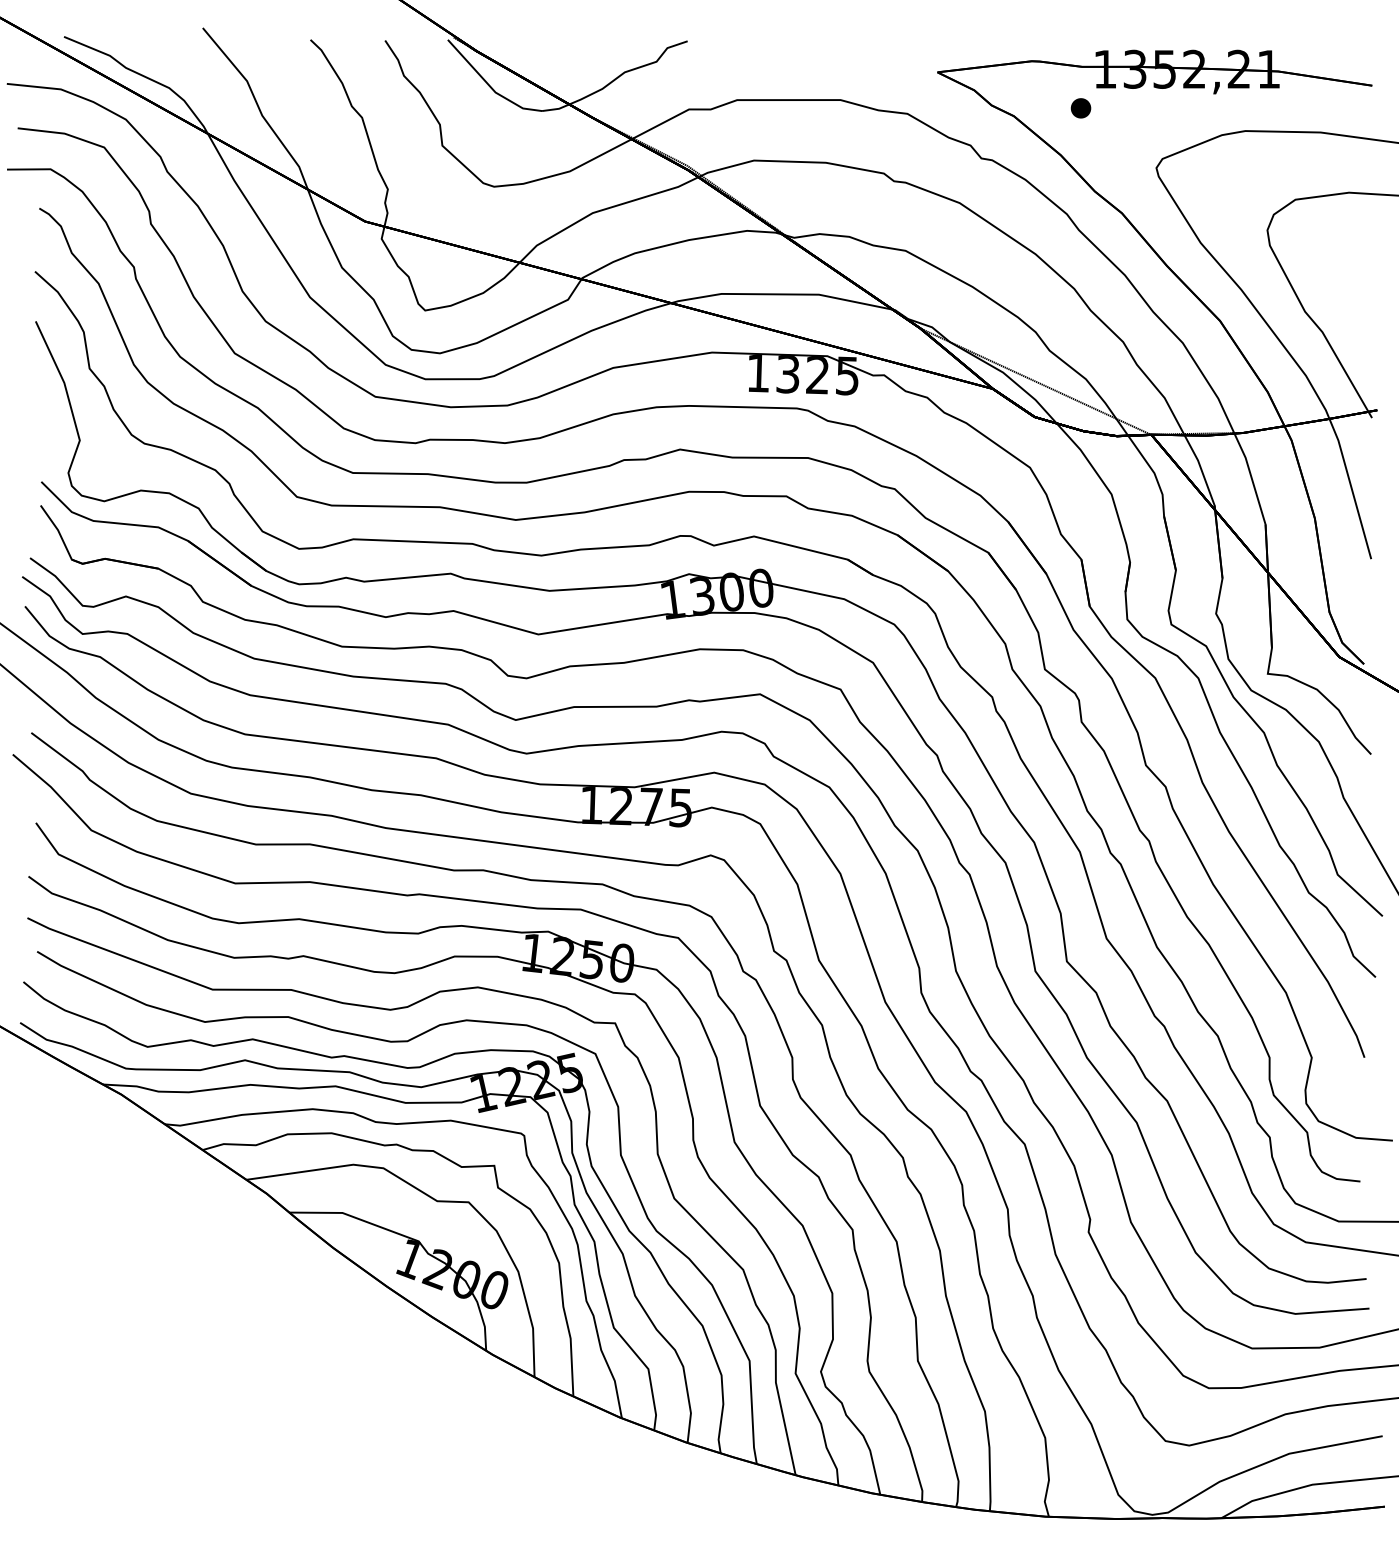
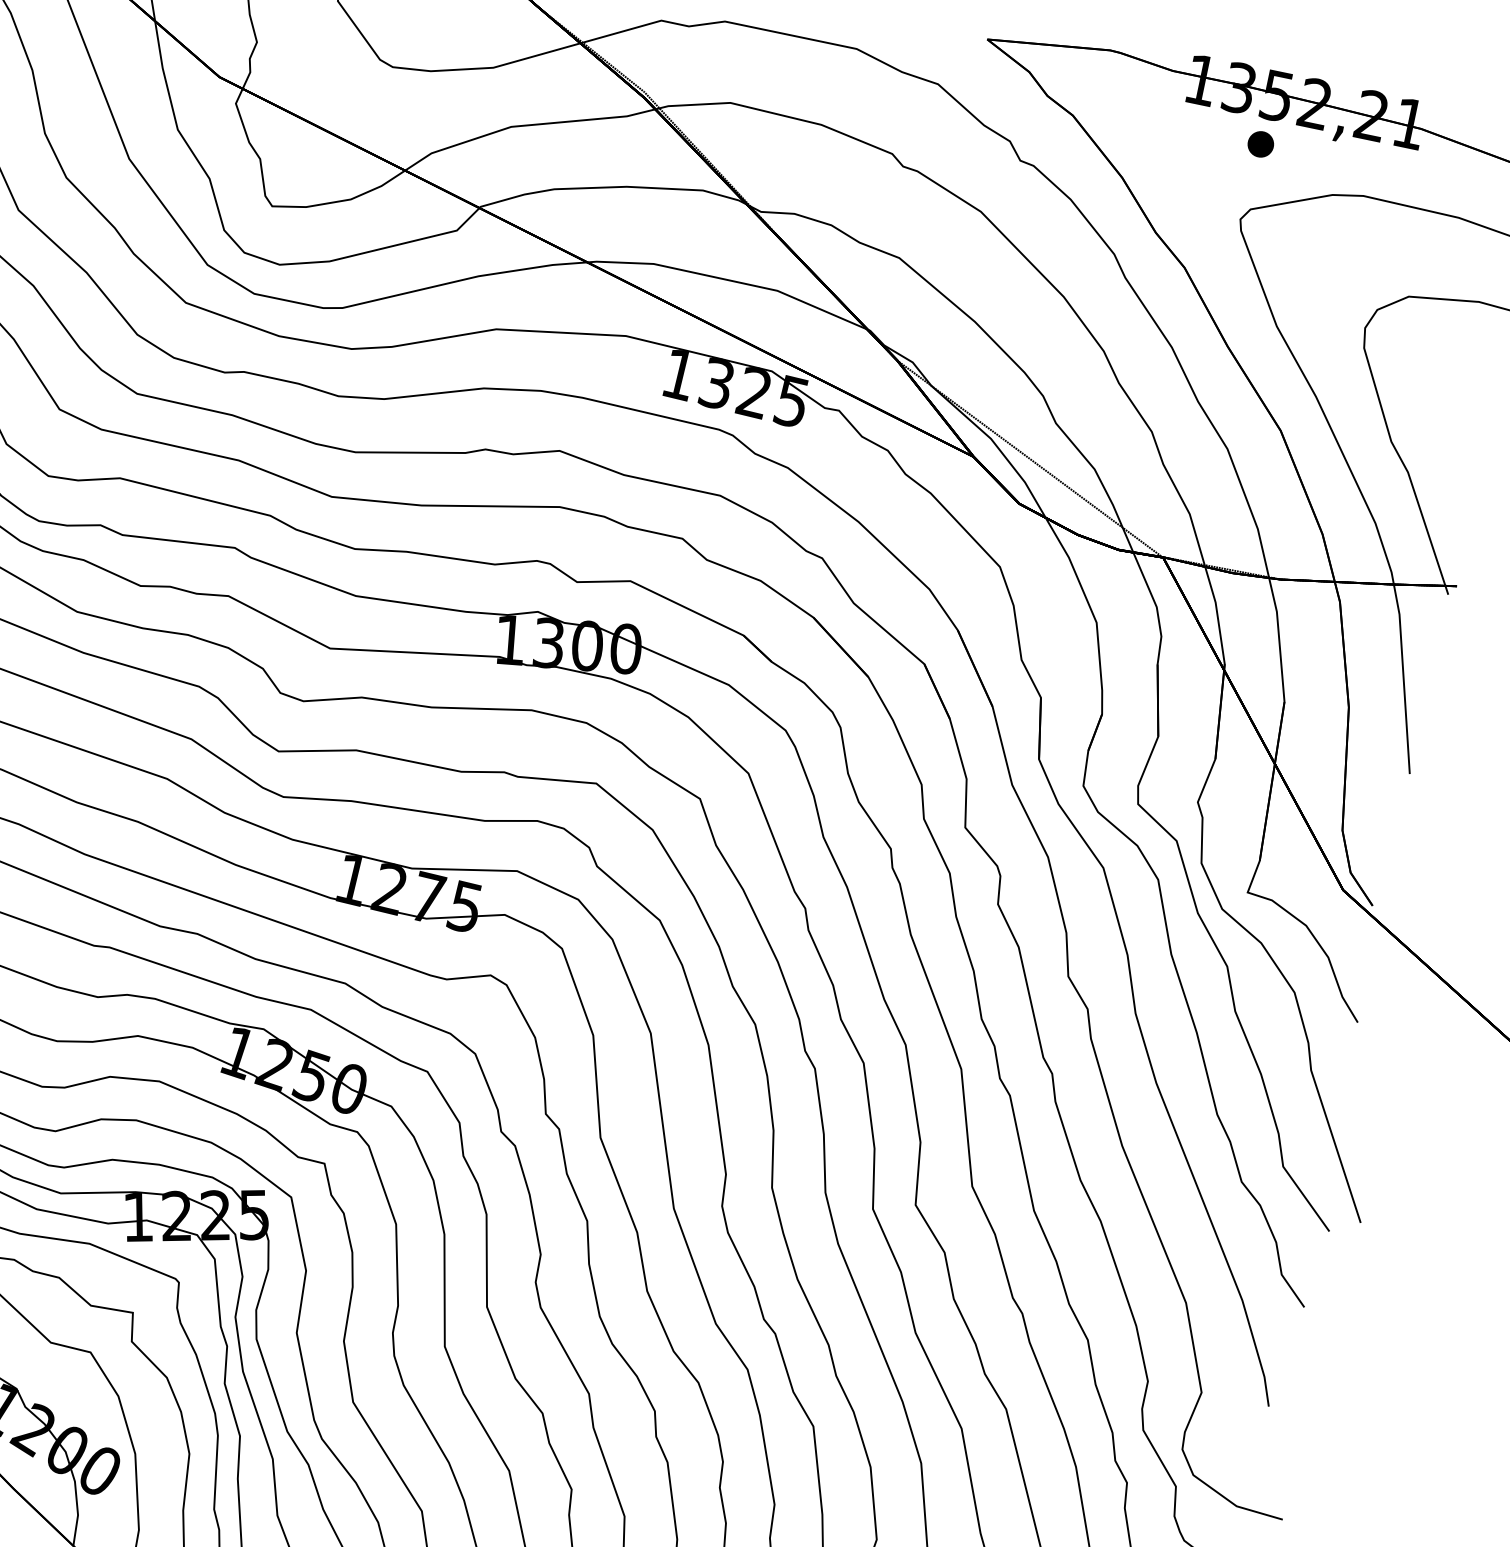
part: (1080, 108) -> (1260, 144), moved

